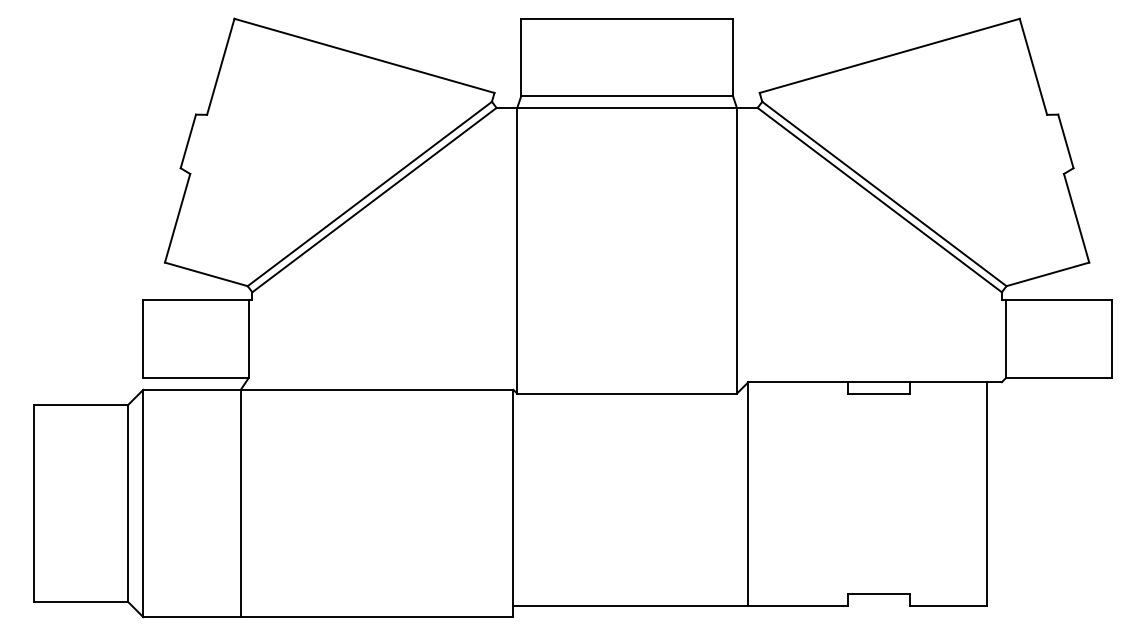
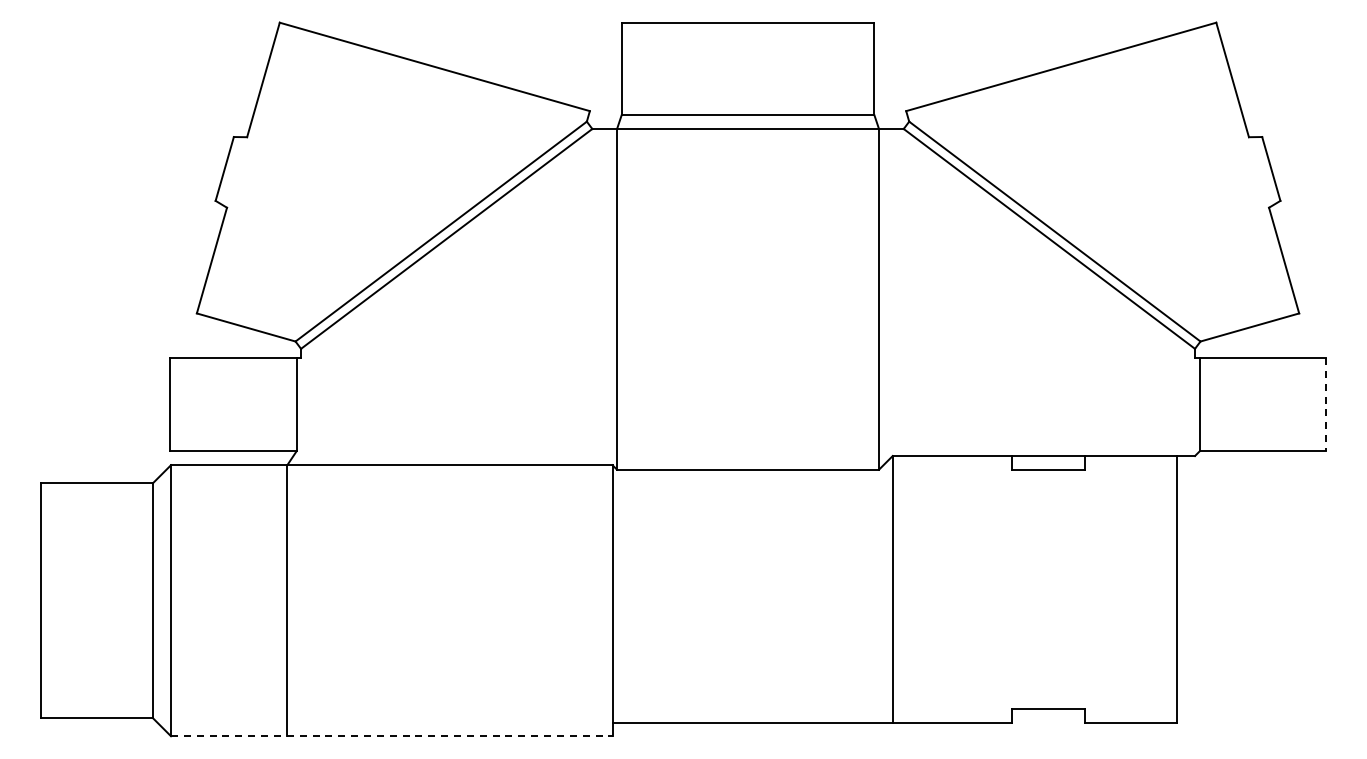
line: (1111, 338) -> (1325, 404), solid -> dashed
line: (328, 617) -> (391, 736), solid -> dashed

